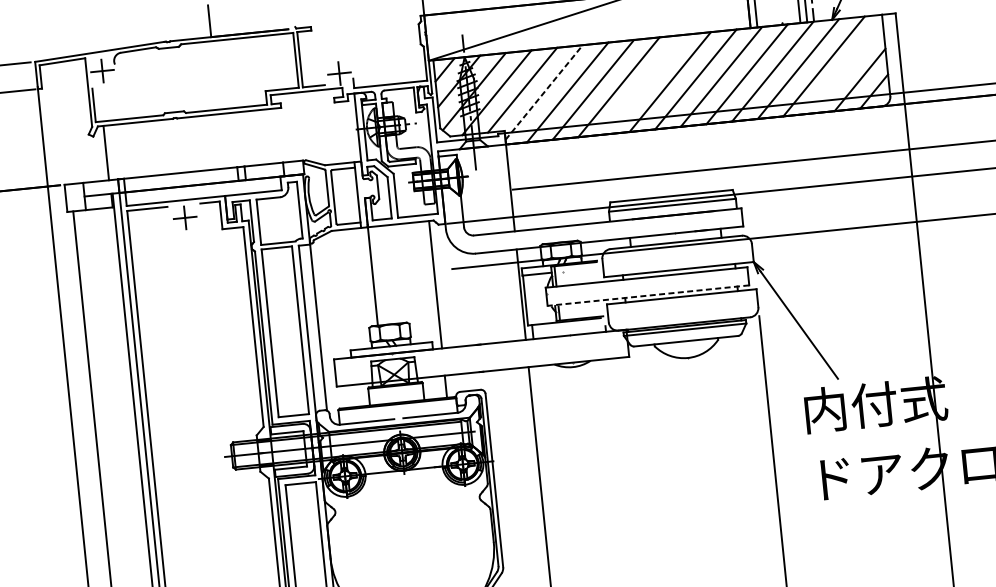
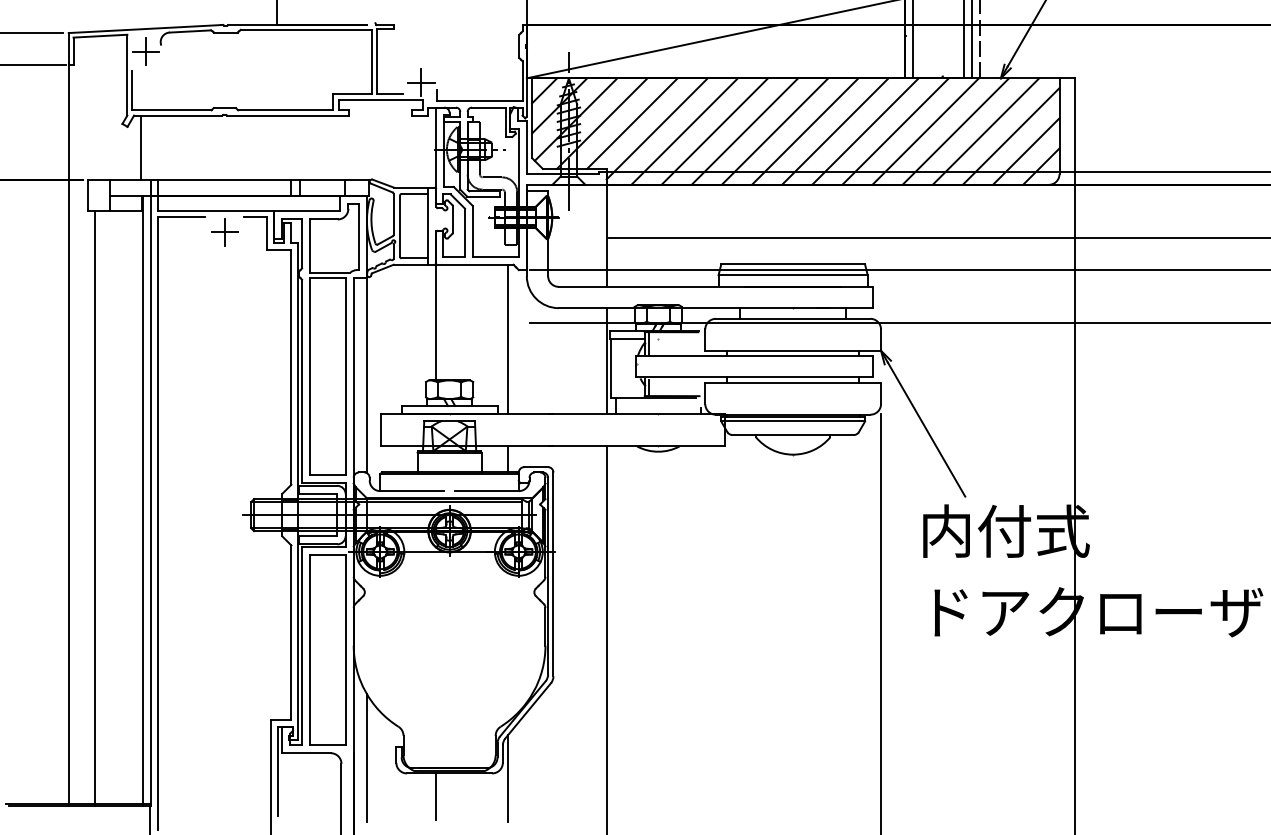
line: (845, 68) -> (1010, 136), added
line: (644, 84) -> (774, 131), added
line: (544, 92) -> (657, 128), dashed -> solid
line: (648, 295) -> (754, 377), dashed -> solid

